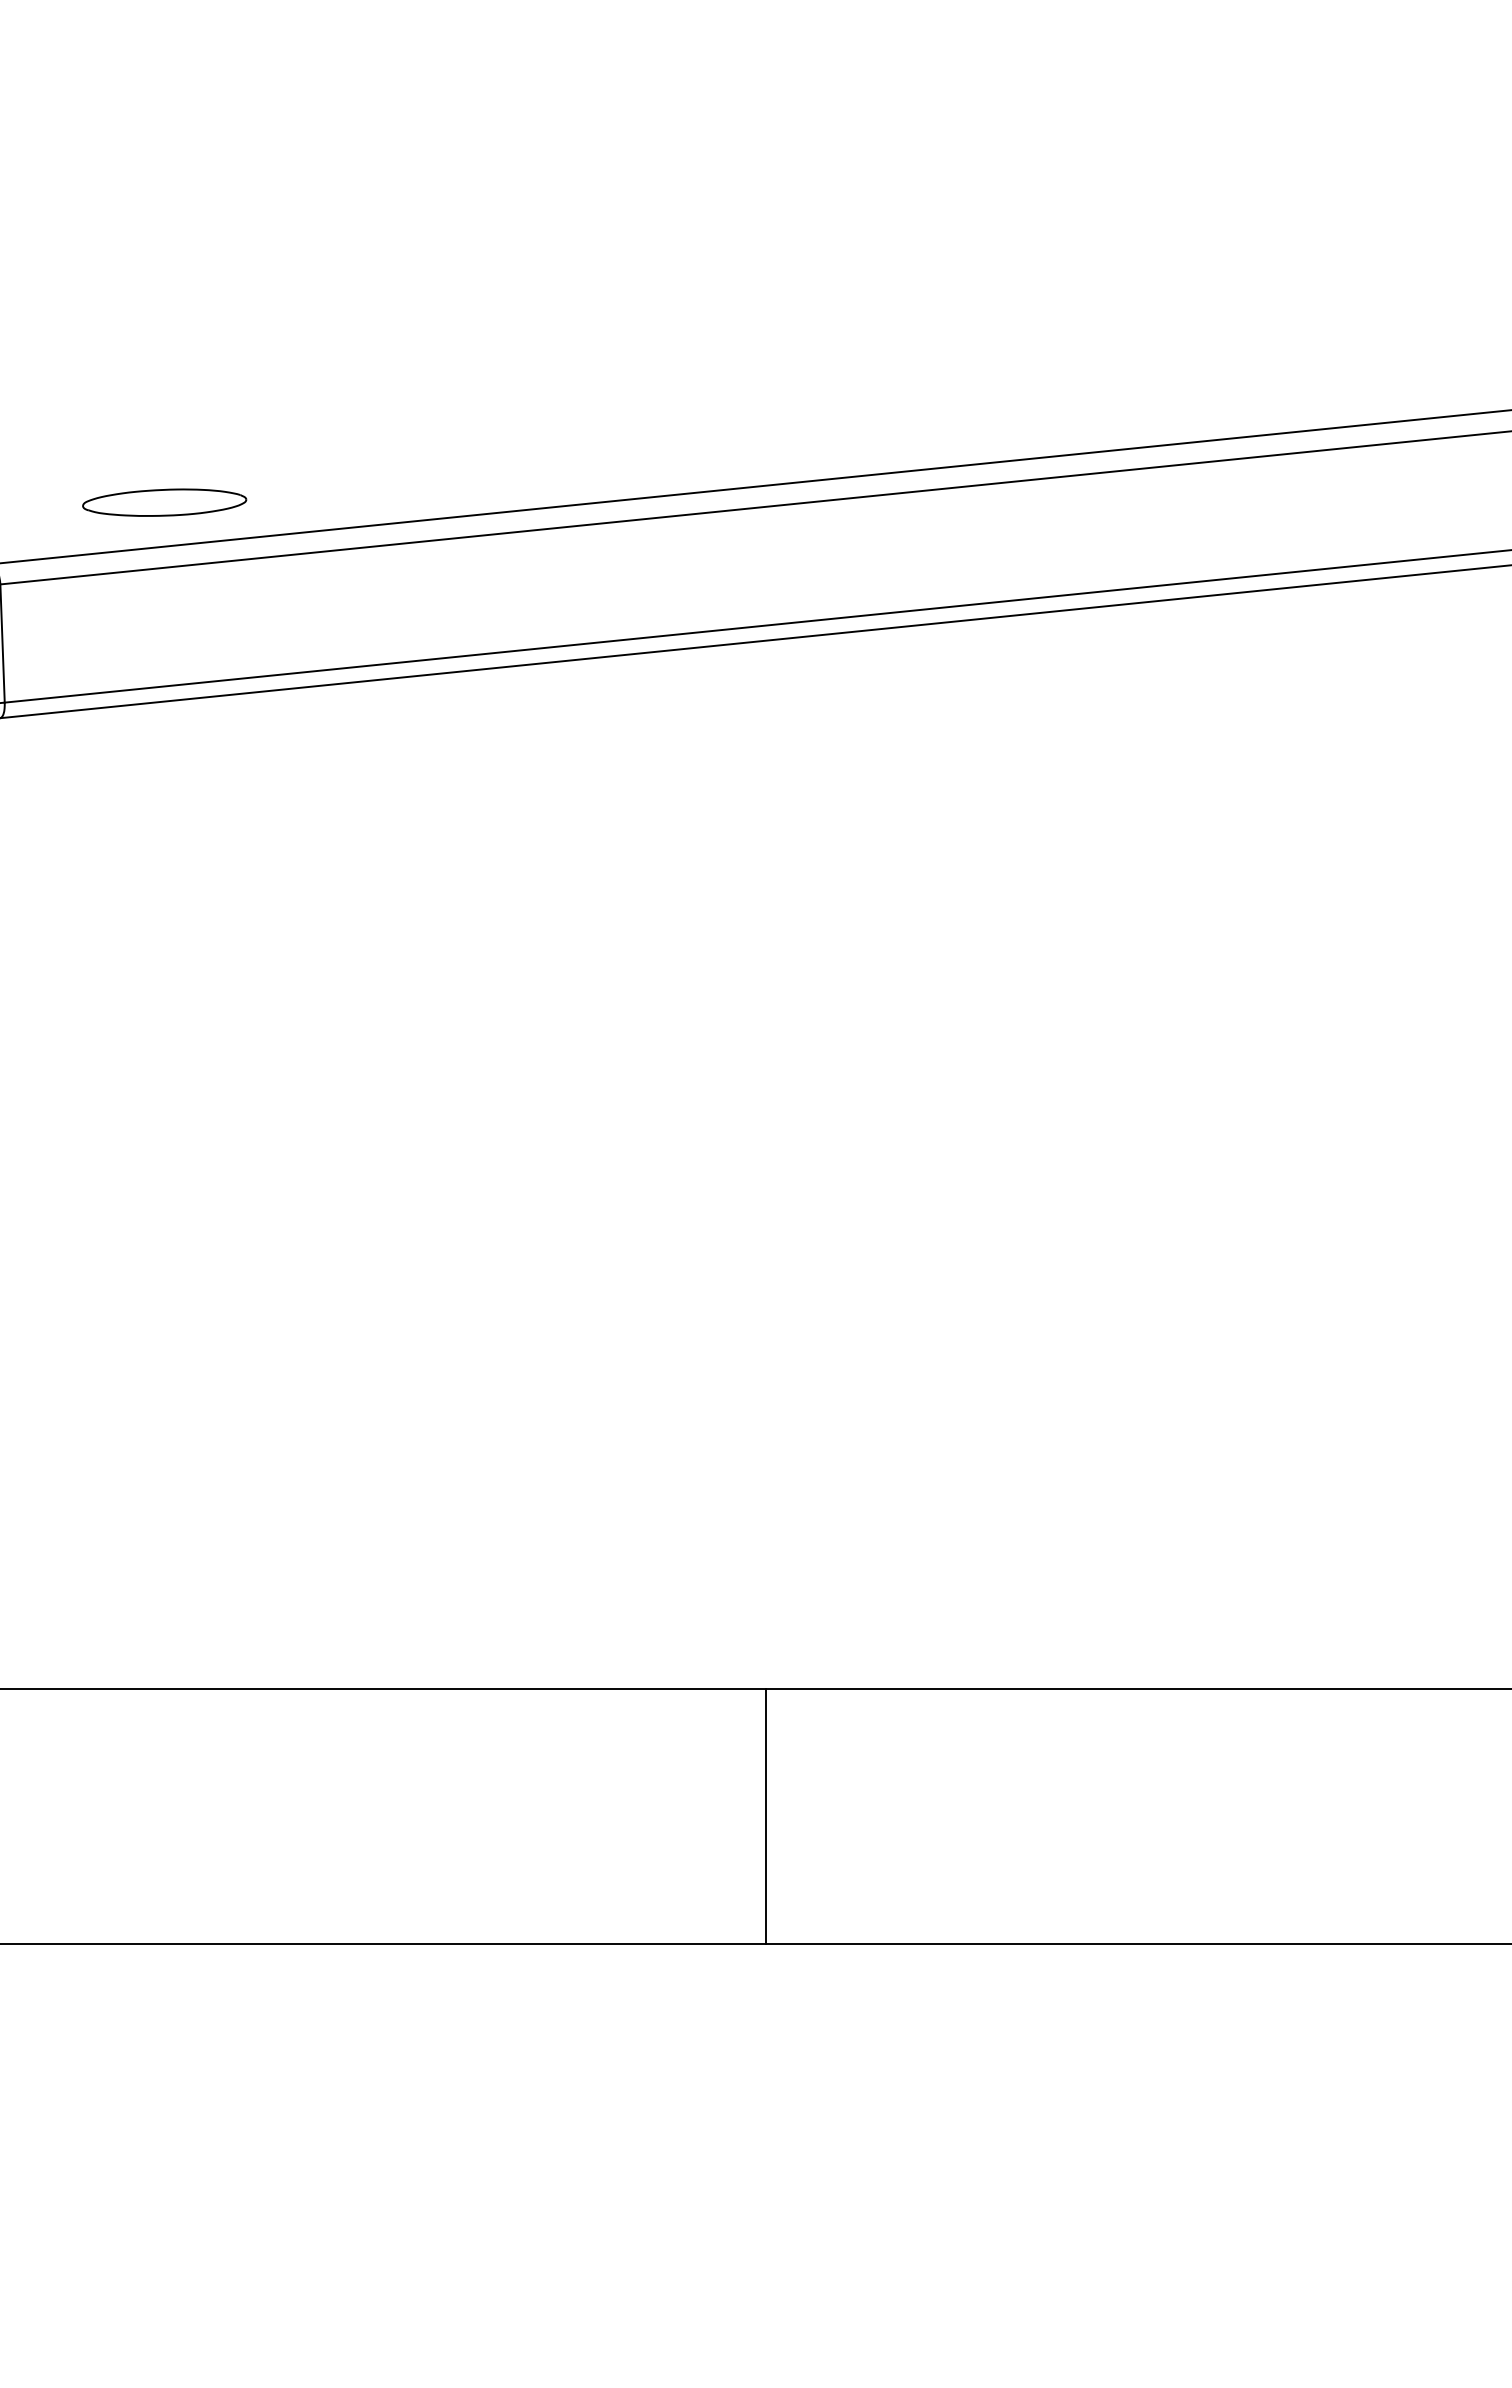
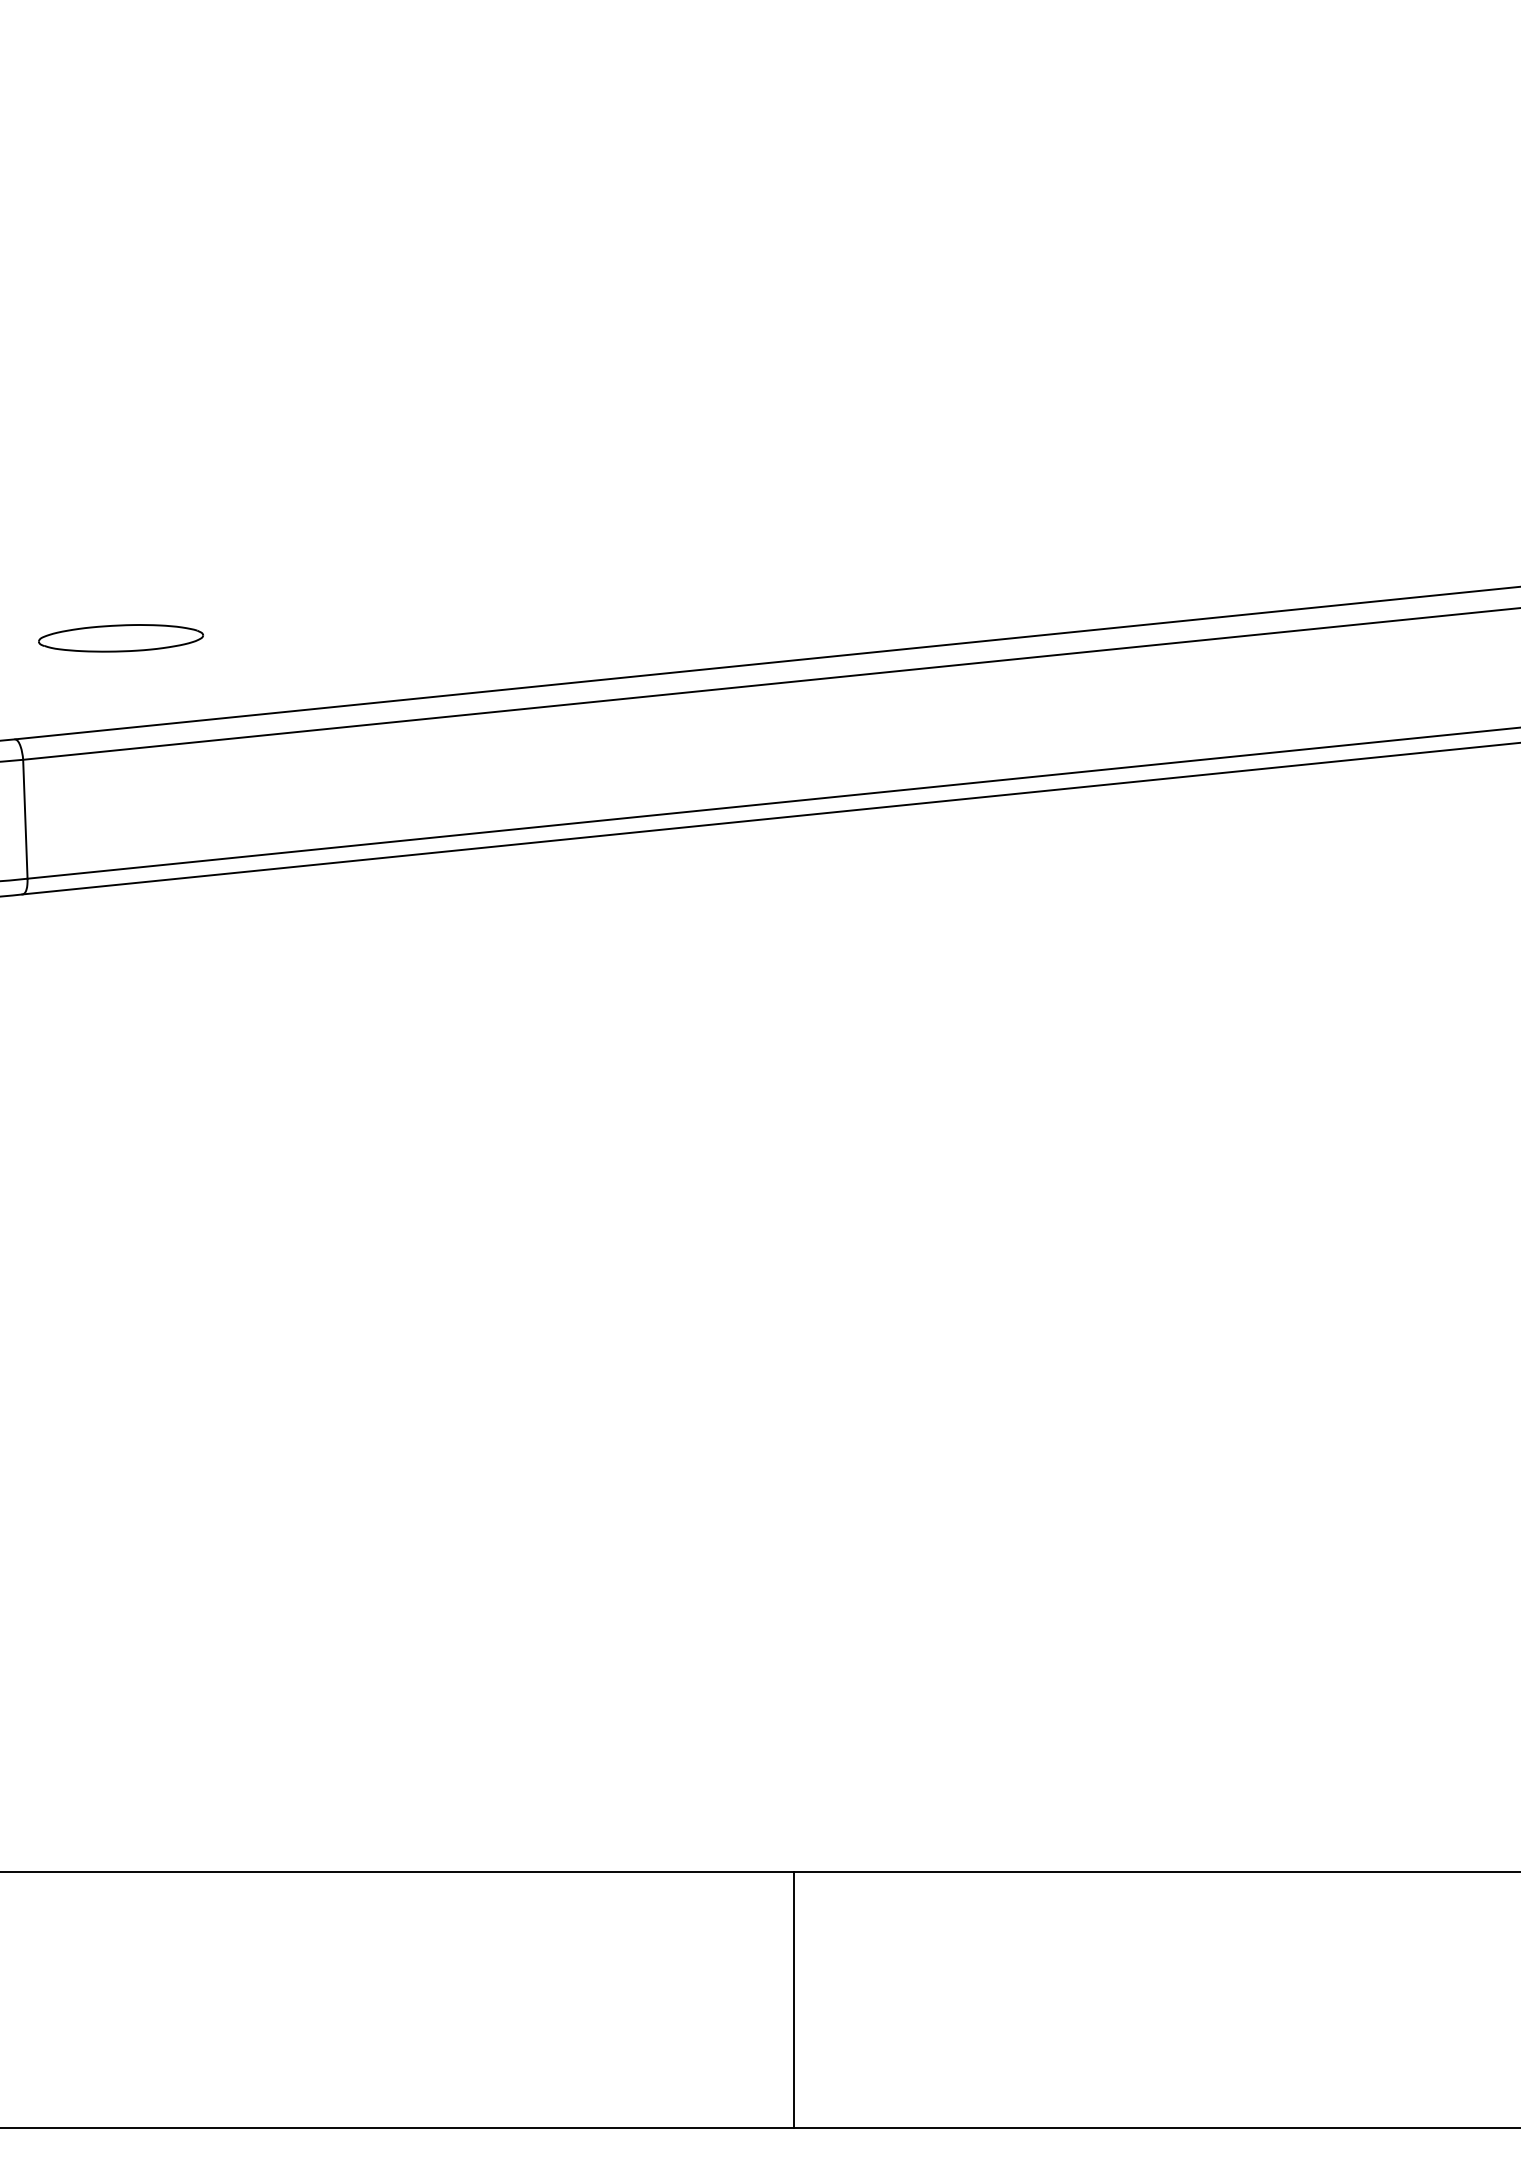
part: (164, 502) -> (120, 638), moved

